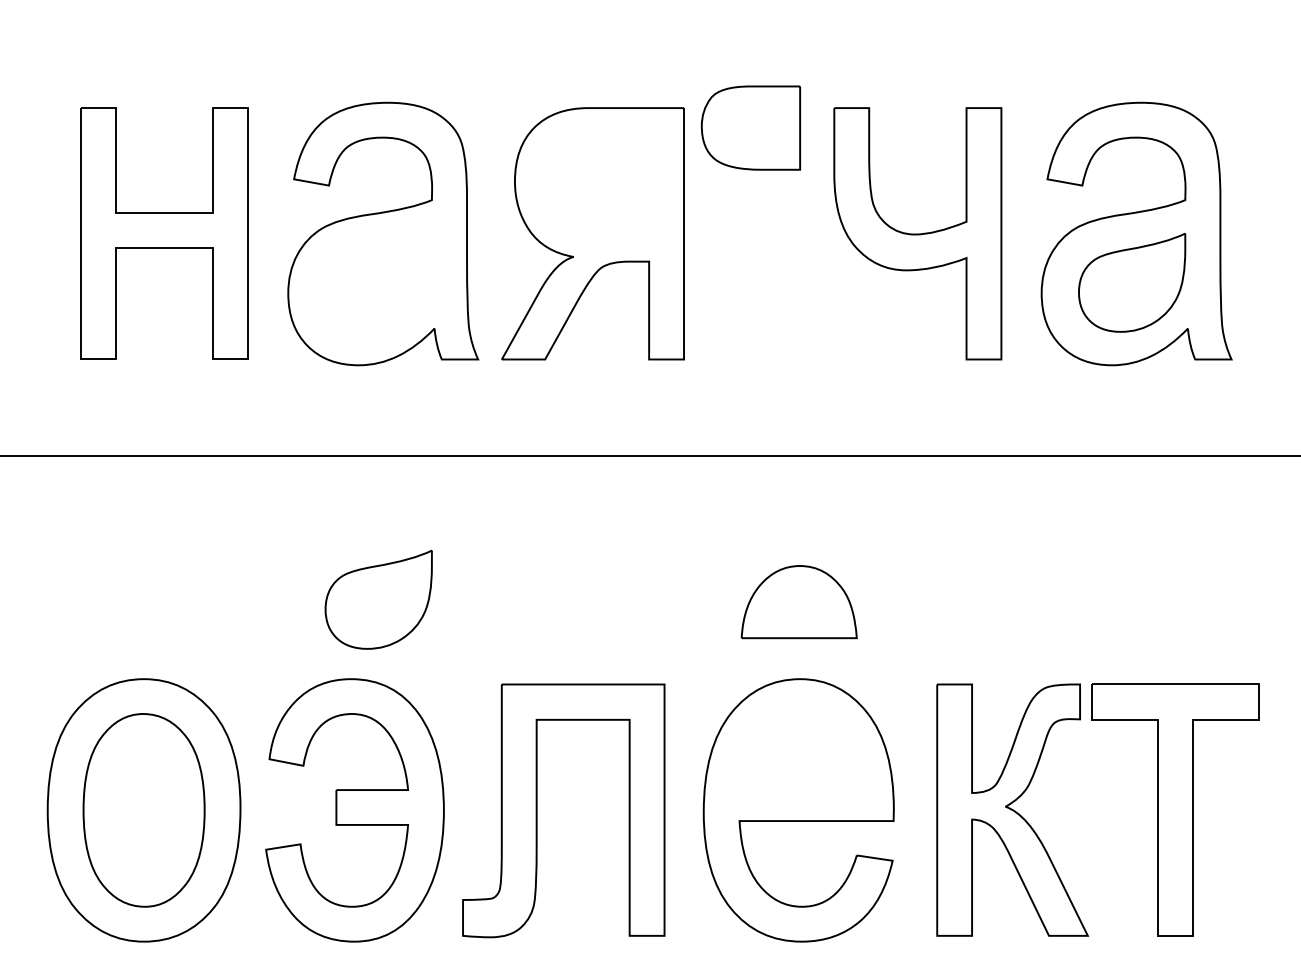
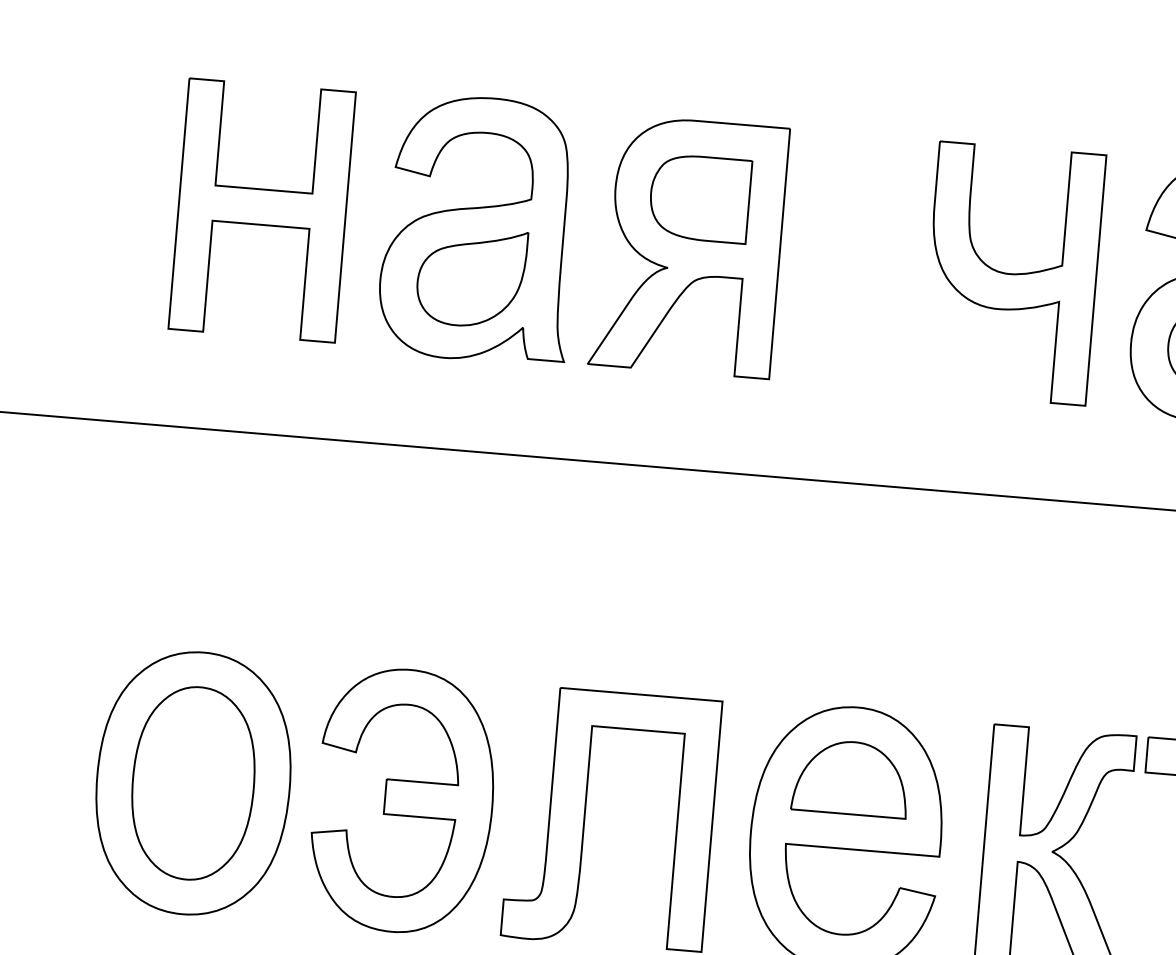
part: (750, 127) -> (699, 197), moved
part: (378, 599) -> (471, 277), moved
part: (798, 602) -> (850, 778), moved

